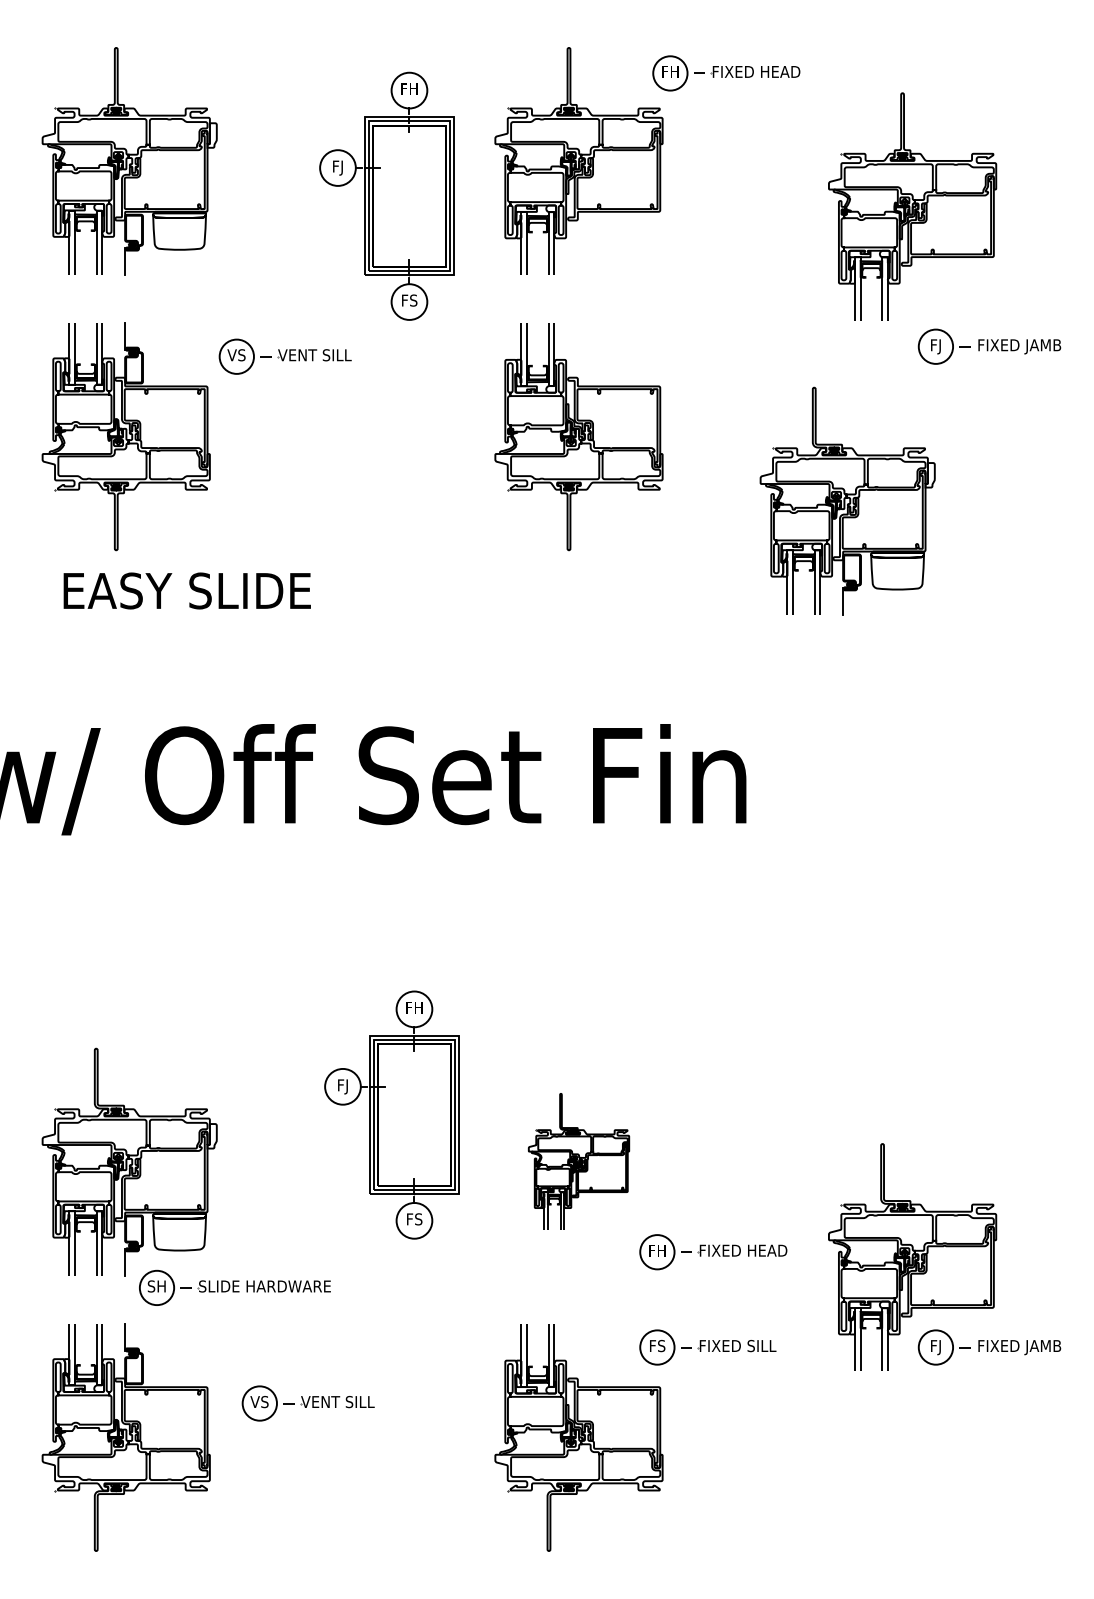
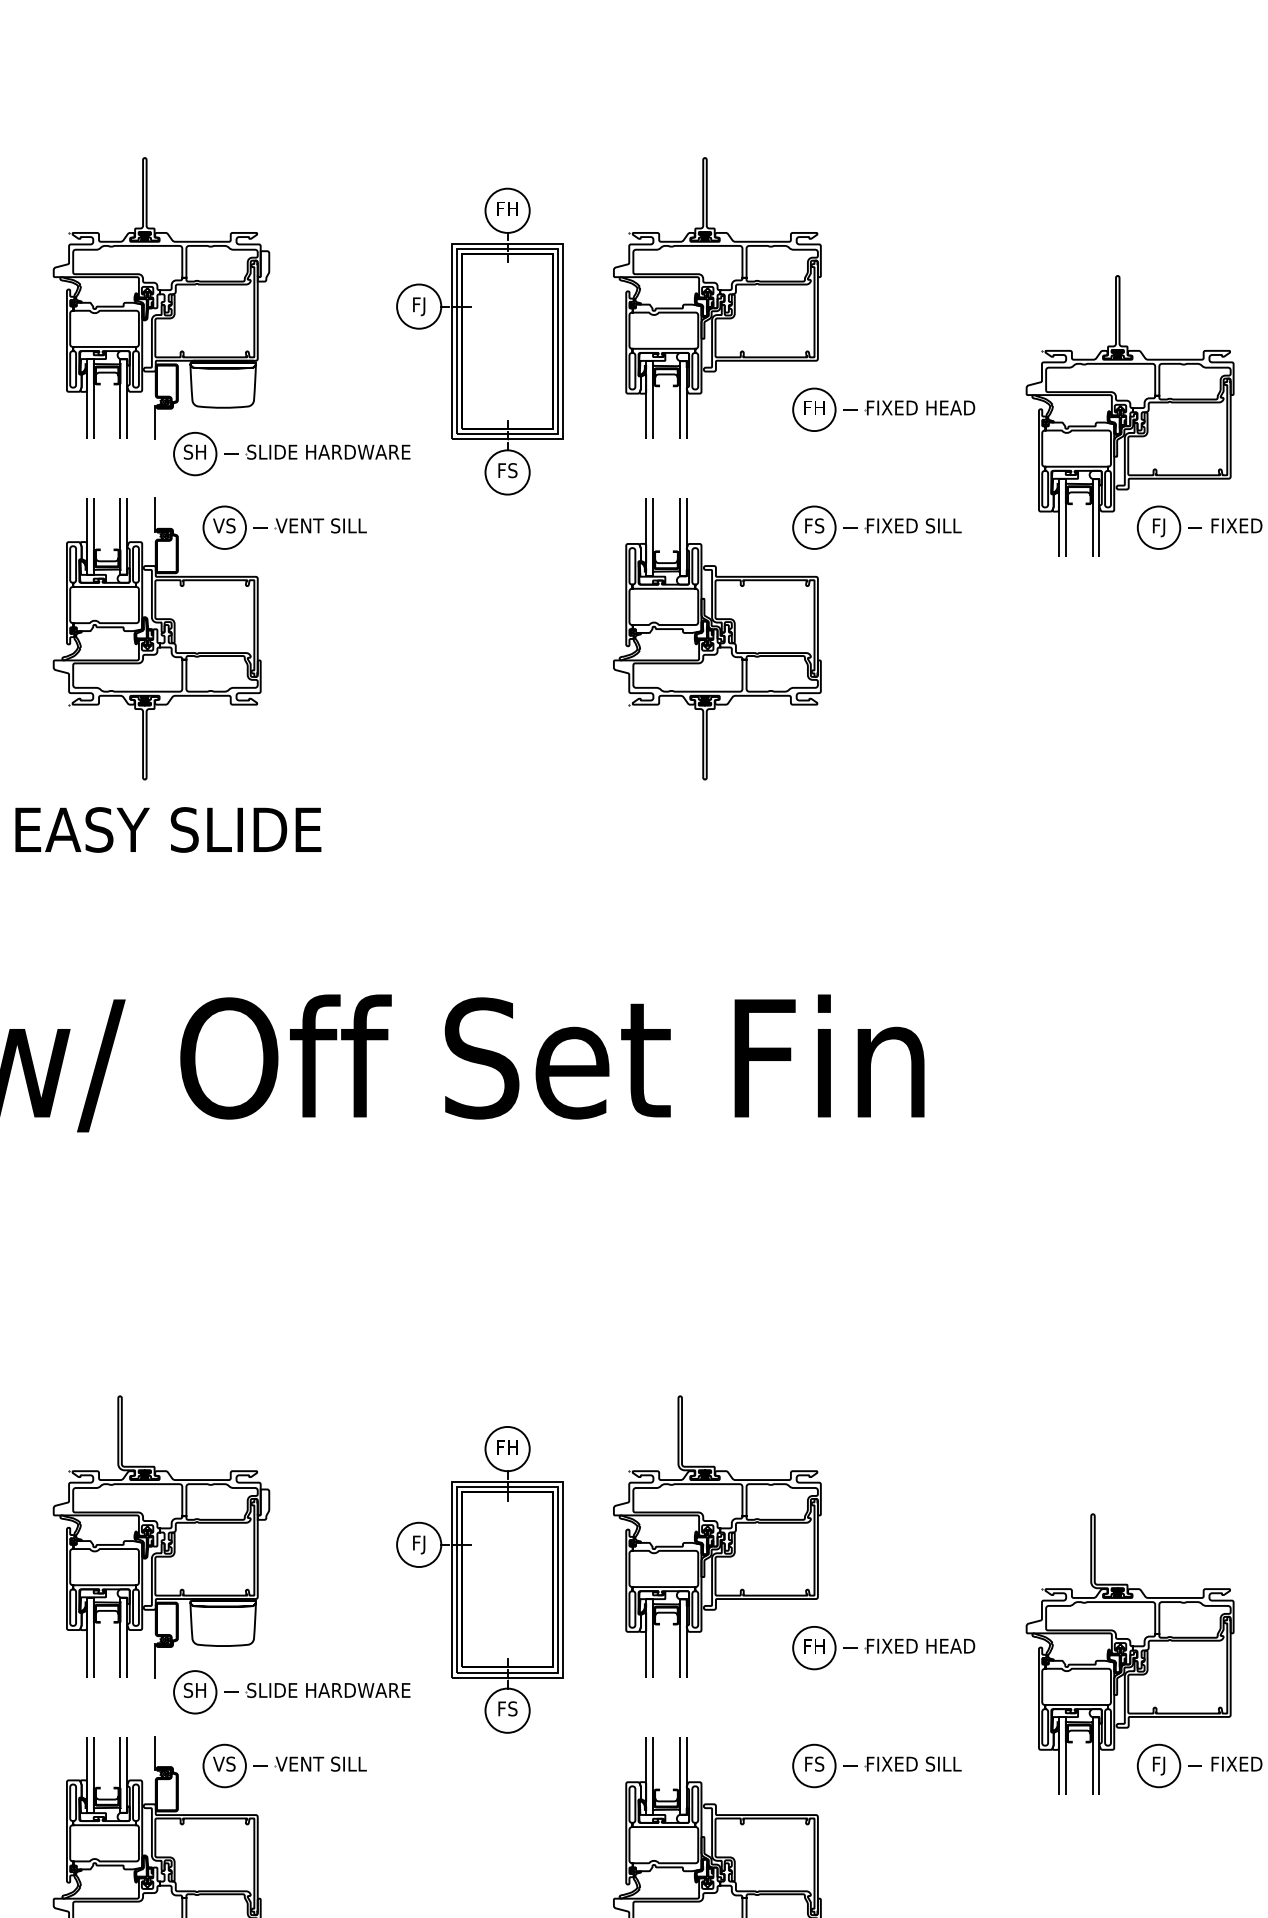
part: (726, 73) -> (883, 409), moved
part: (912, 206) -> (1130, 416), moved
part: (234, 287) -> (291, 454), added
part: (707, 346) -> (876, 527), added
part: (284, 356) -> (283, 527), moved
part: (847, 500) -> (1049, 717), removed
text: (186, 590) -> (167, 829), moved
part: (391, 1114) -> (479, 1579), moved
part: (578, 1161) -> (716, 1535), size x1.67
part: (307, 1403) -> (283, 1765), moved

